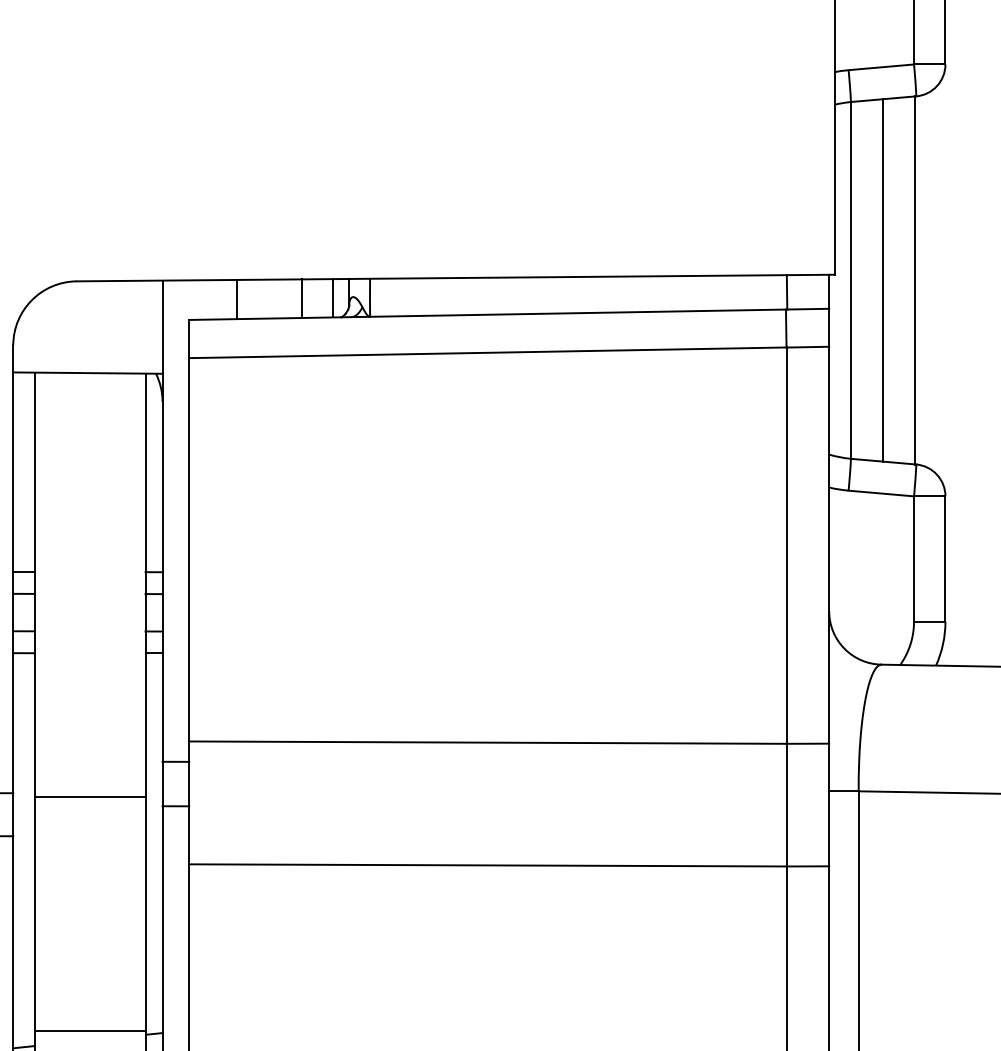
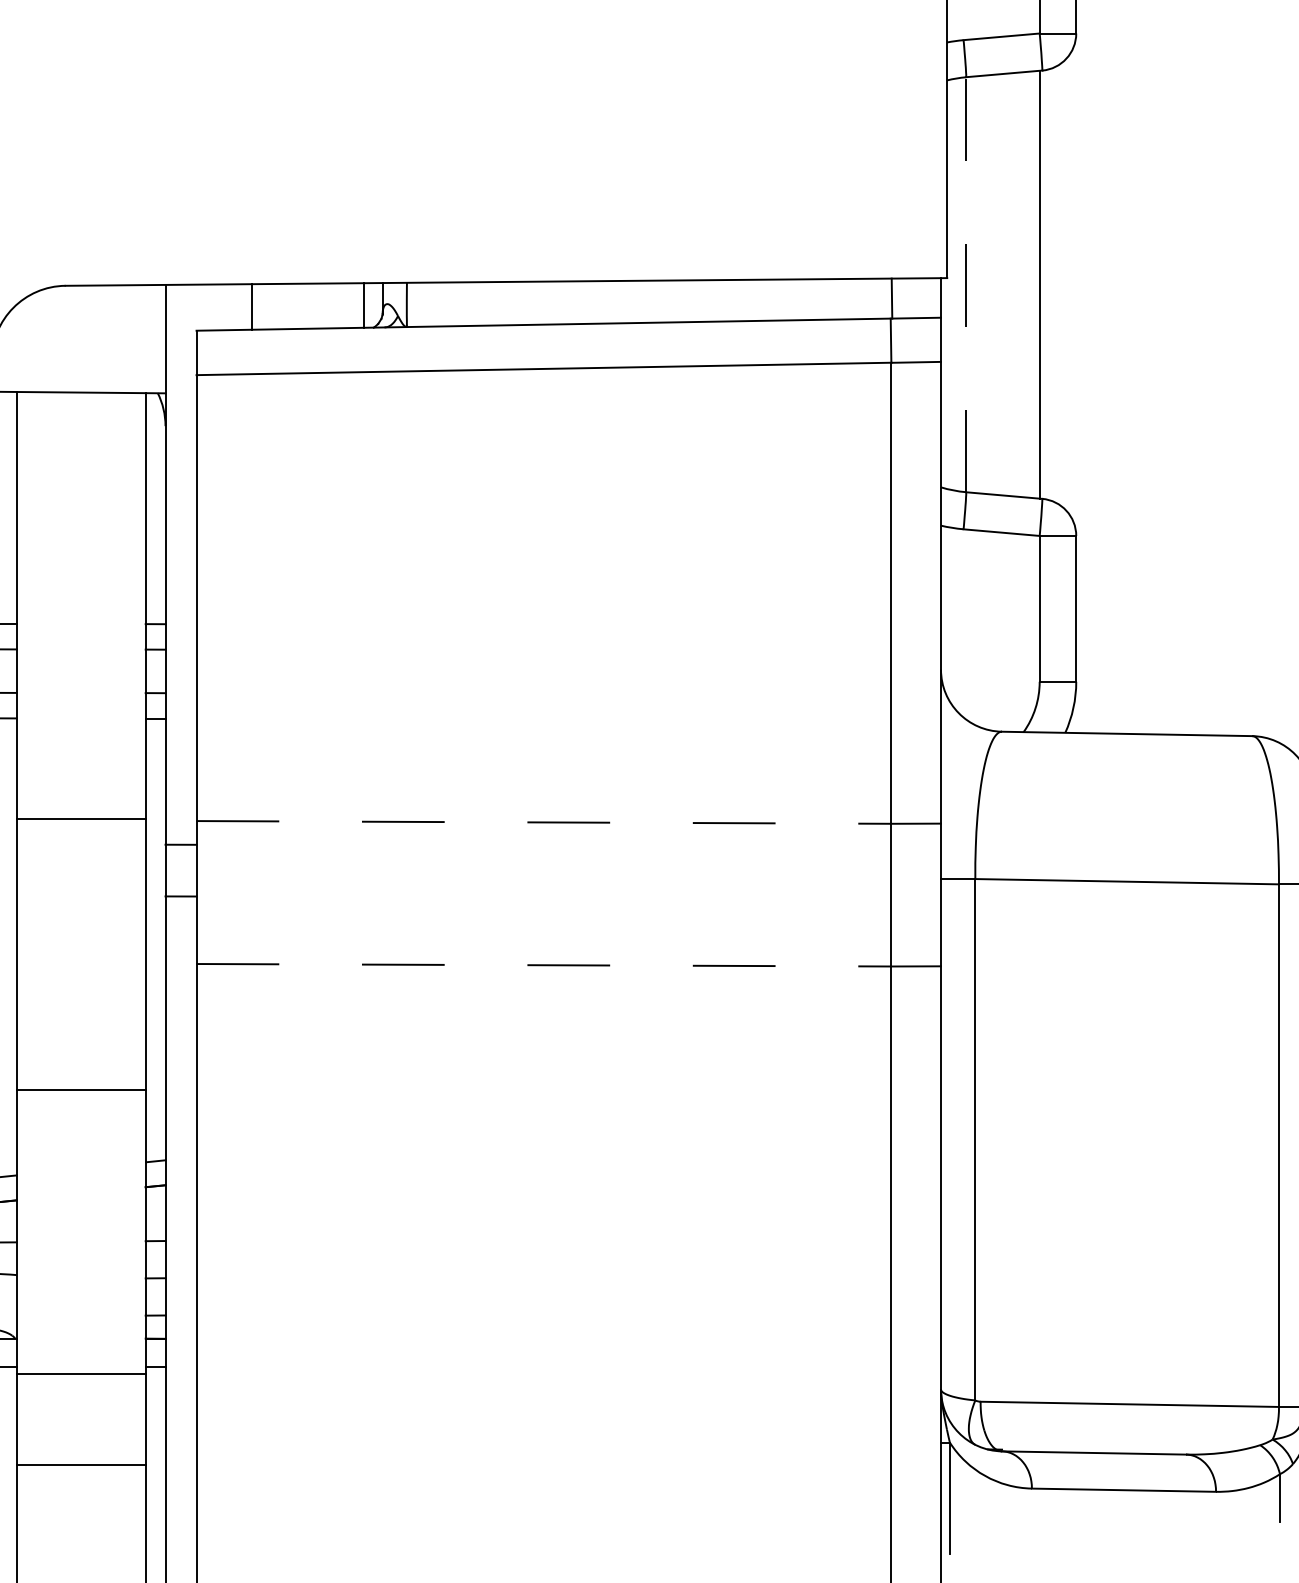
line: (850, 280) -> (965, 284), solid -> dashed
line: (882, 280) -> (1003, 284), removed
line: (301, 298) -> (327, 305), removed
line: (488, 742) -> (544, 822), solid -> dashed
line: (89, 796) -> (80, 818), moved
line: (488, 865) -> (544, 965), solid -> dashed
line: (89, 1030) -> (80, 1089), moved

